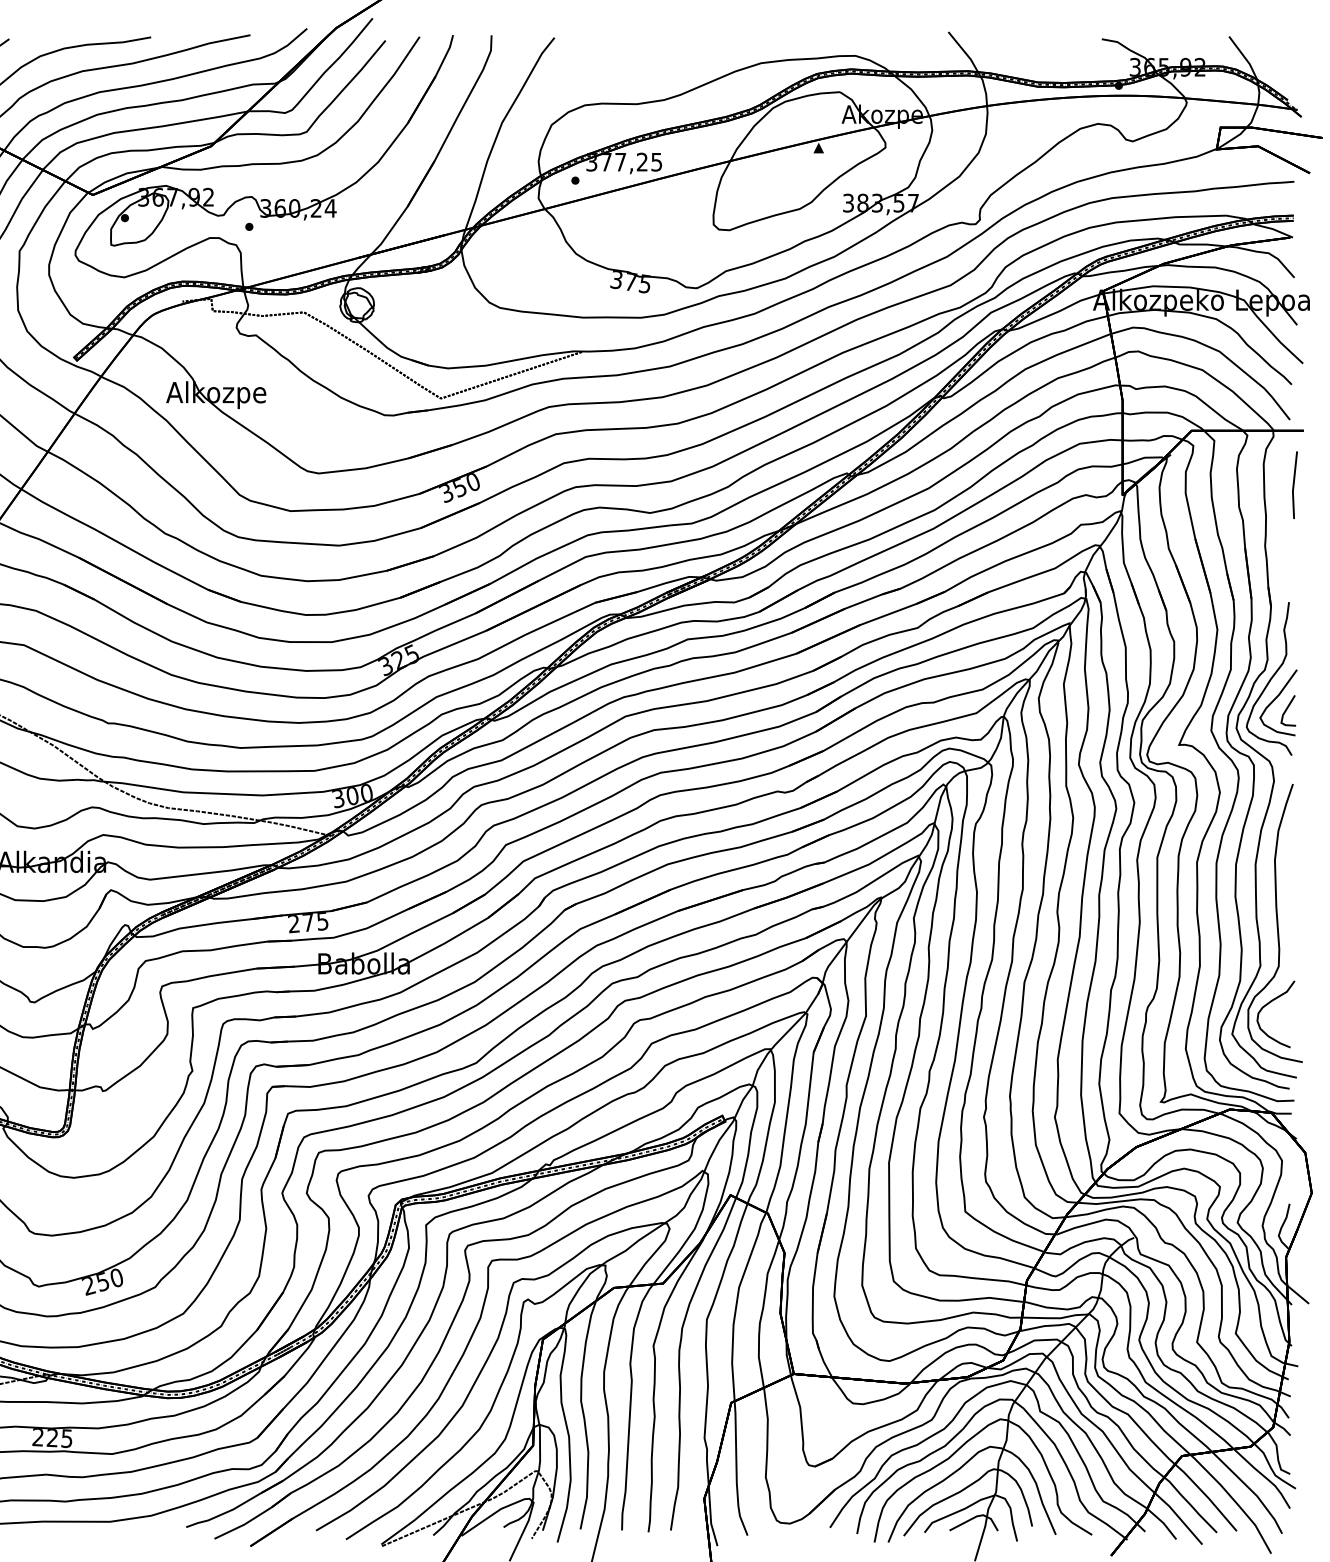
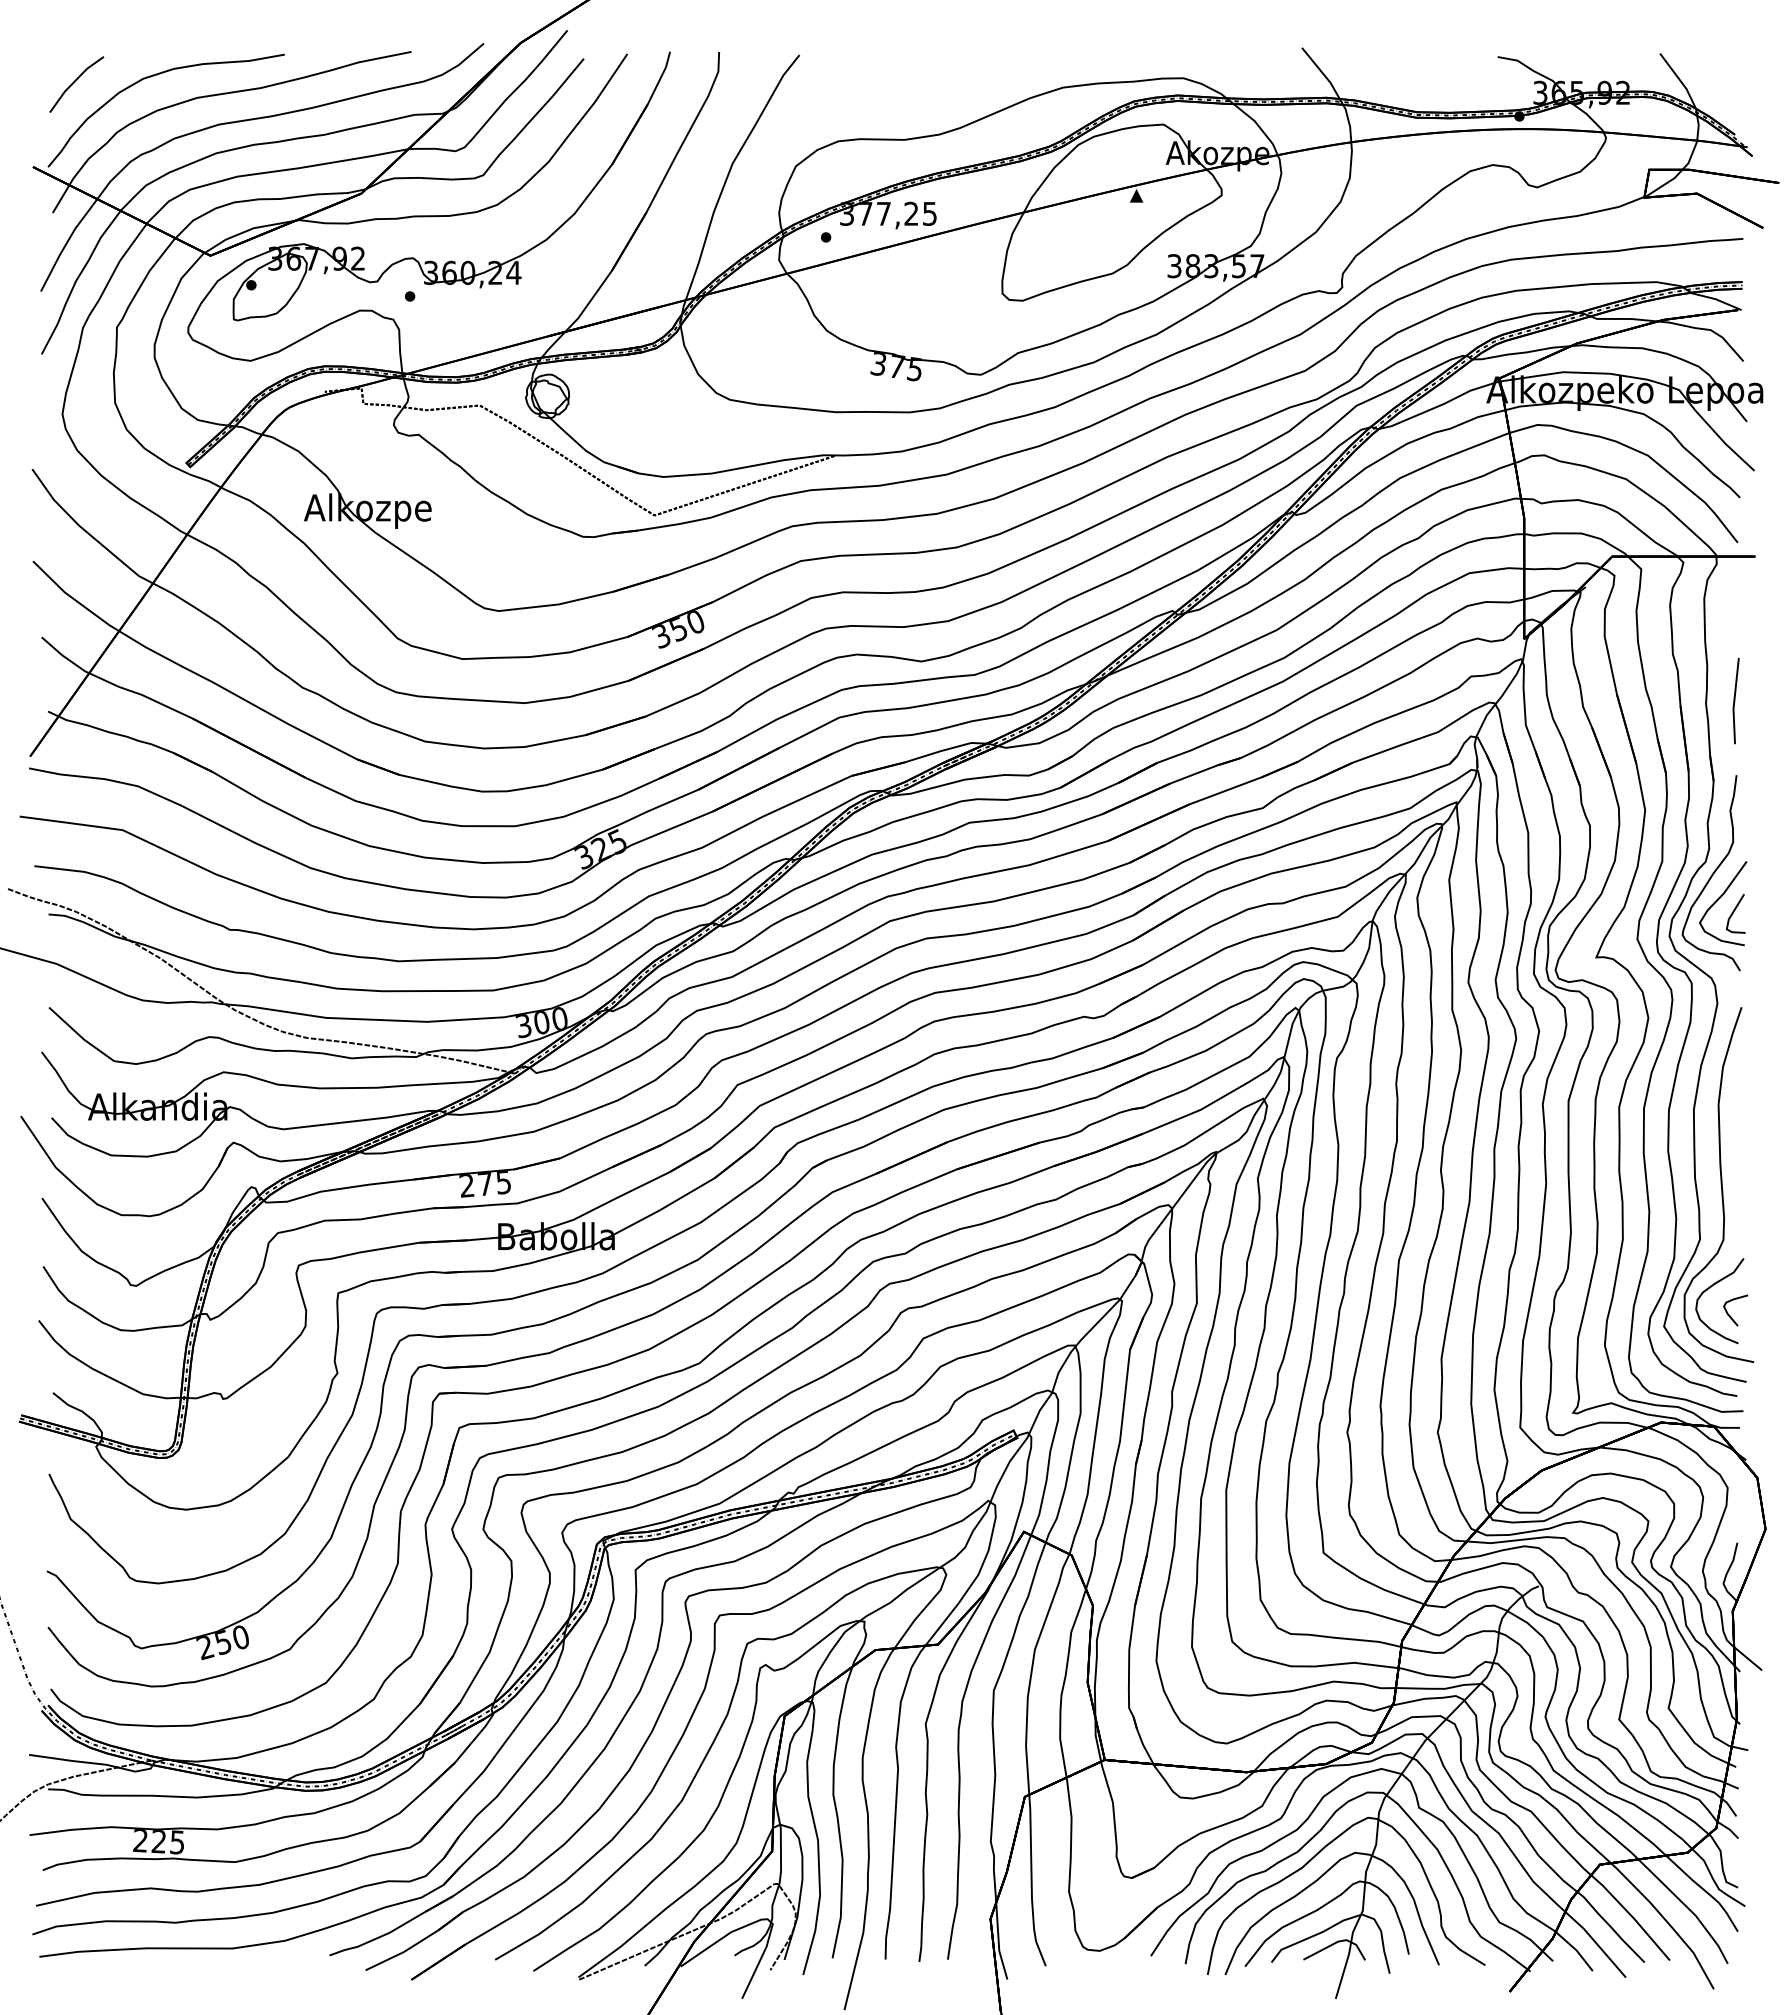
line: (1294, 484) -> (1735, 700), moved
curve: (1284, 1025) -> (1730, 1315), added

